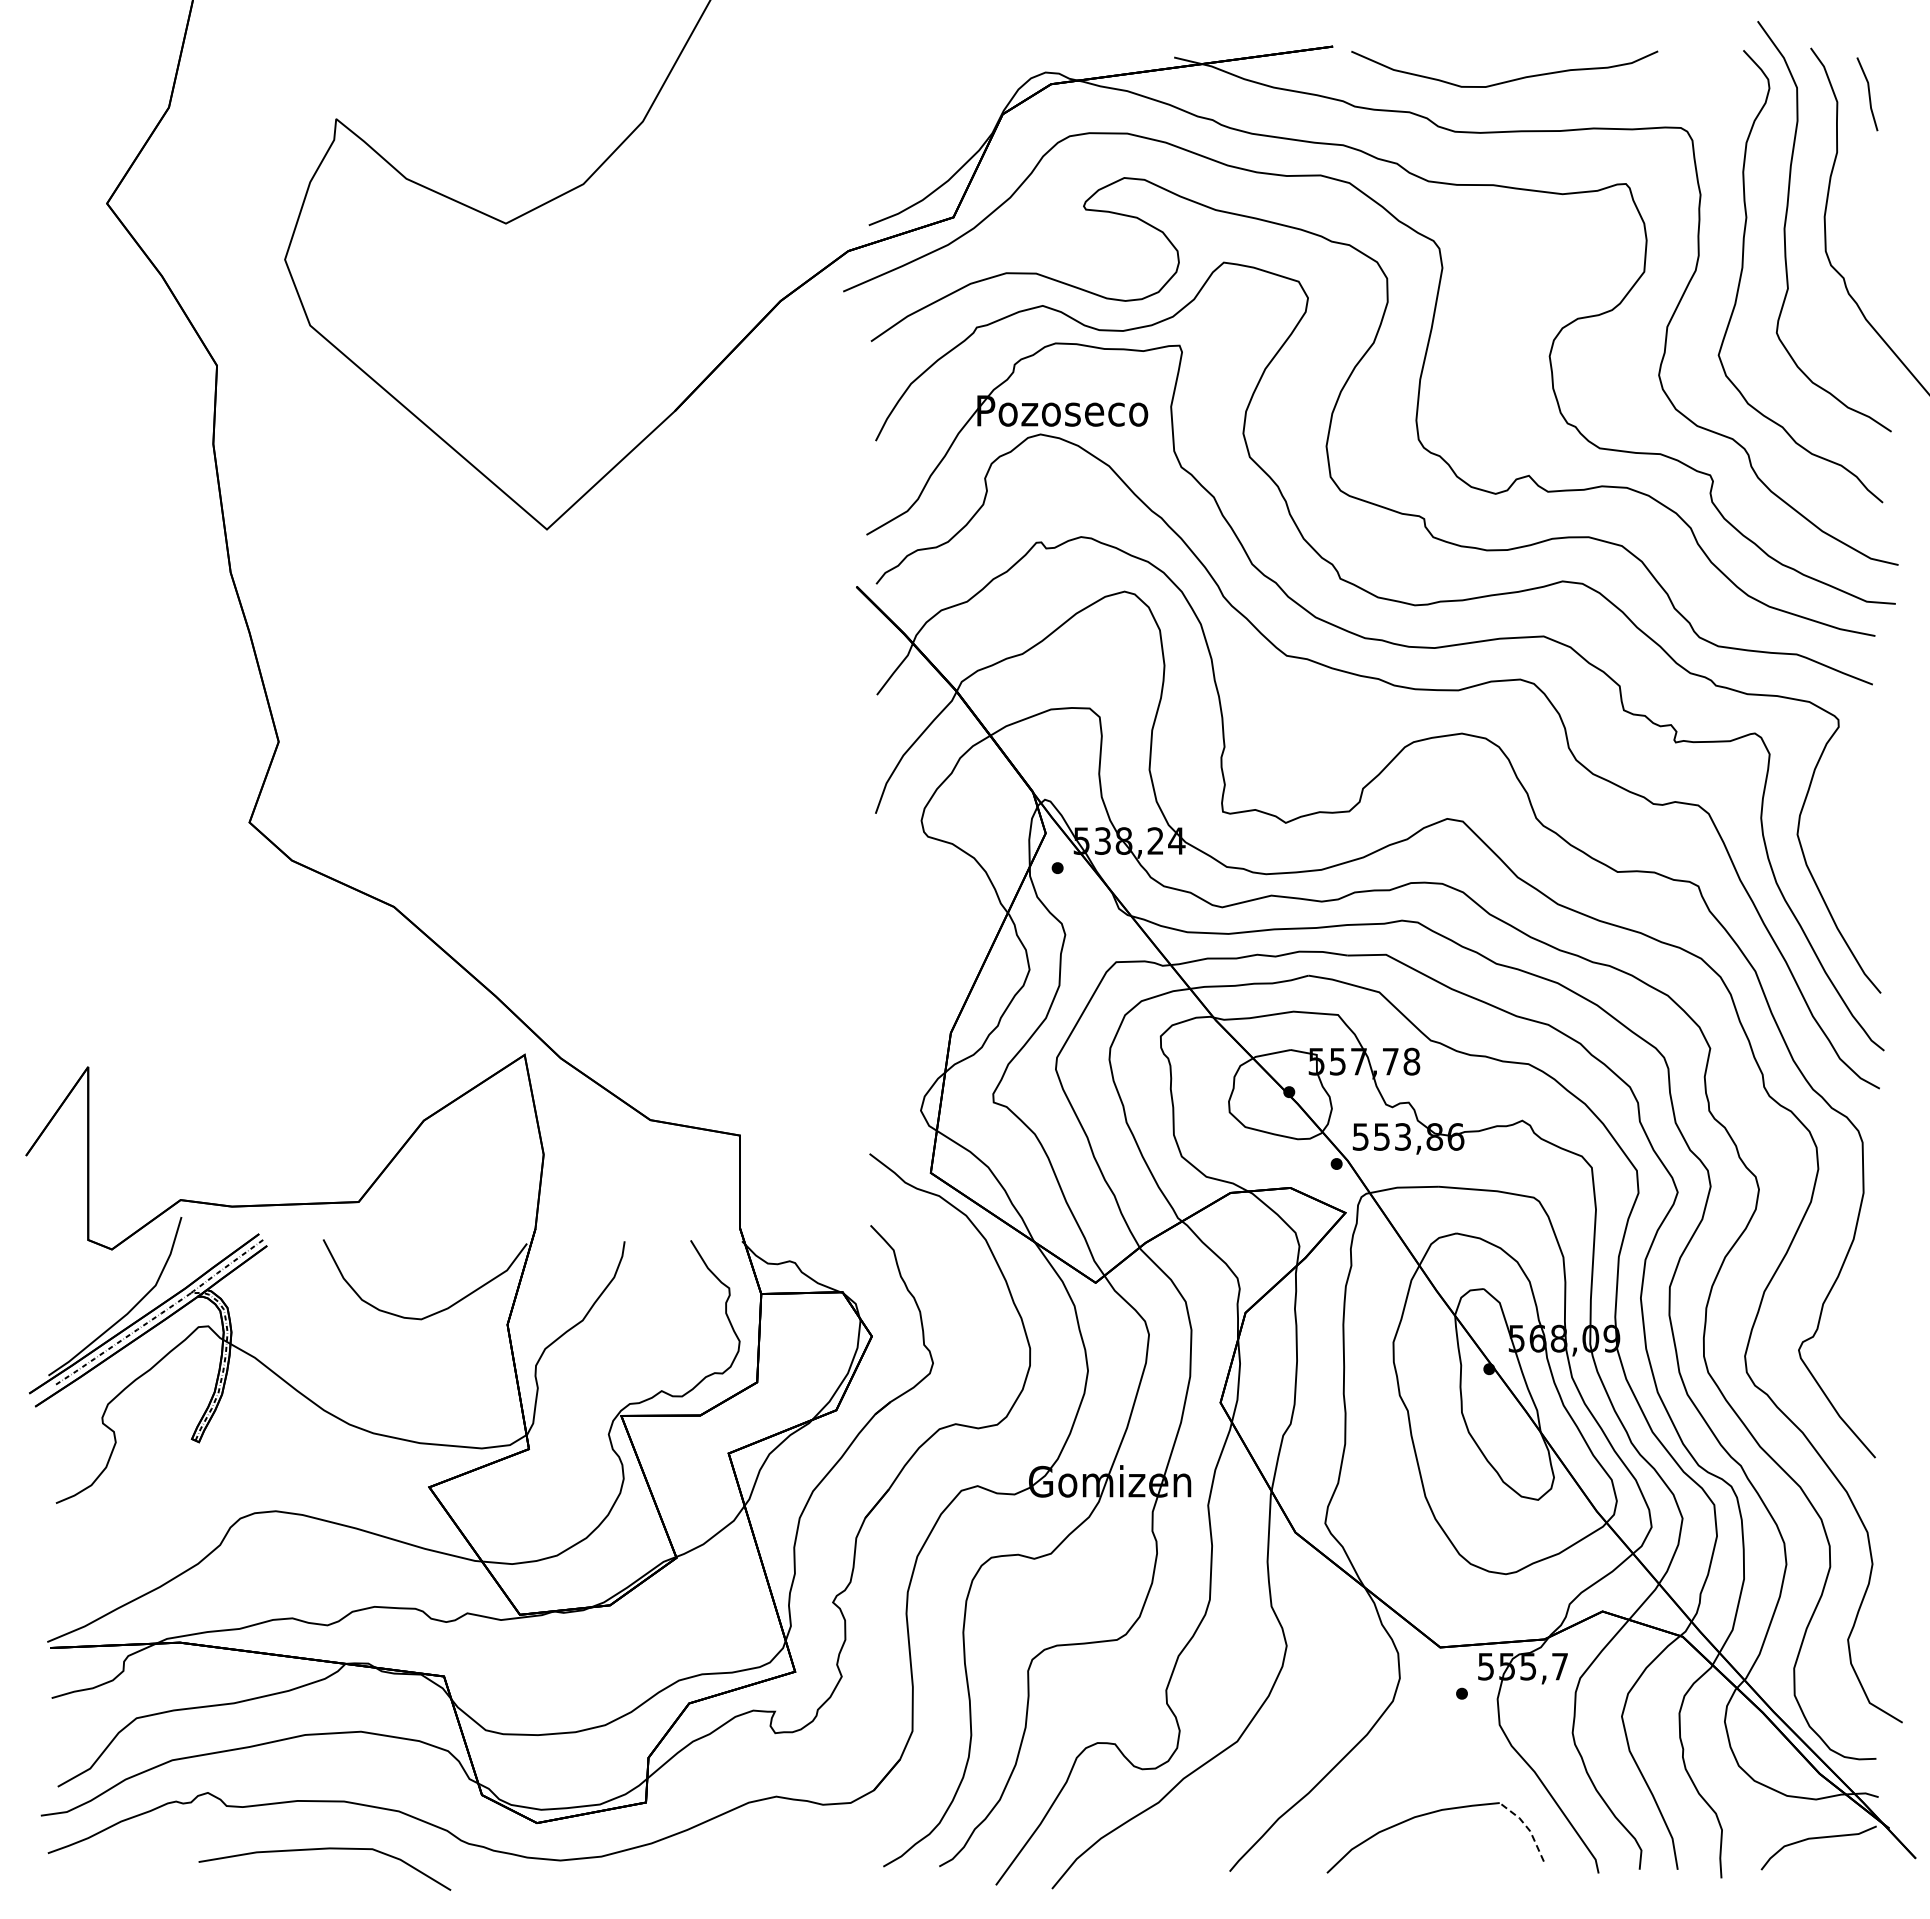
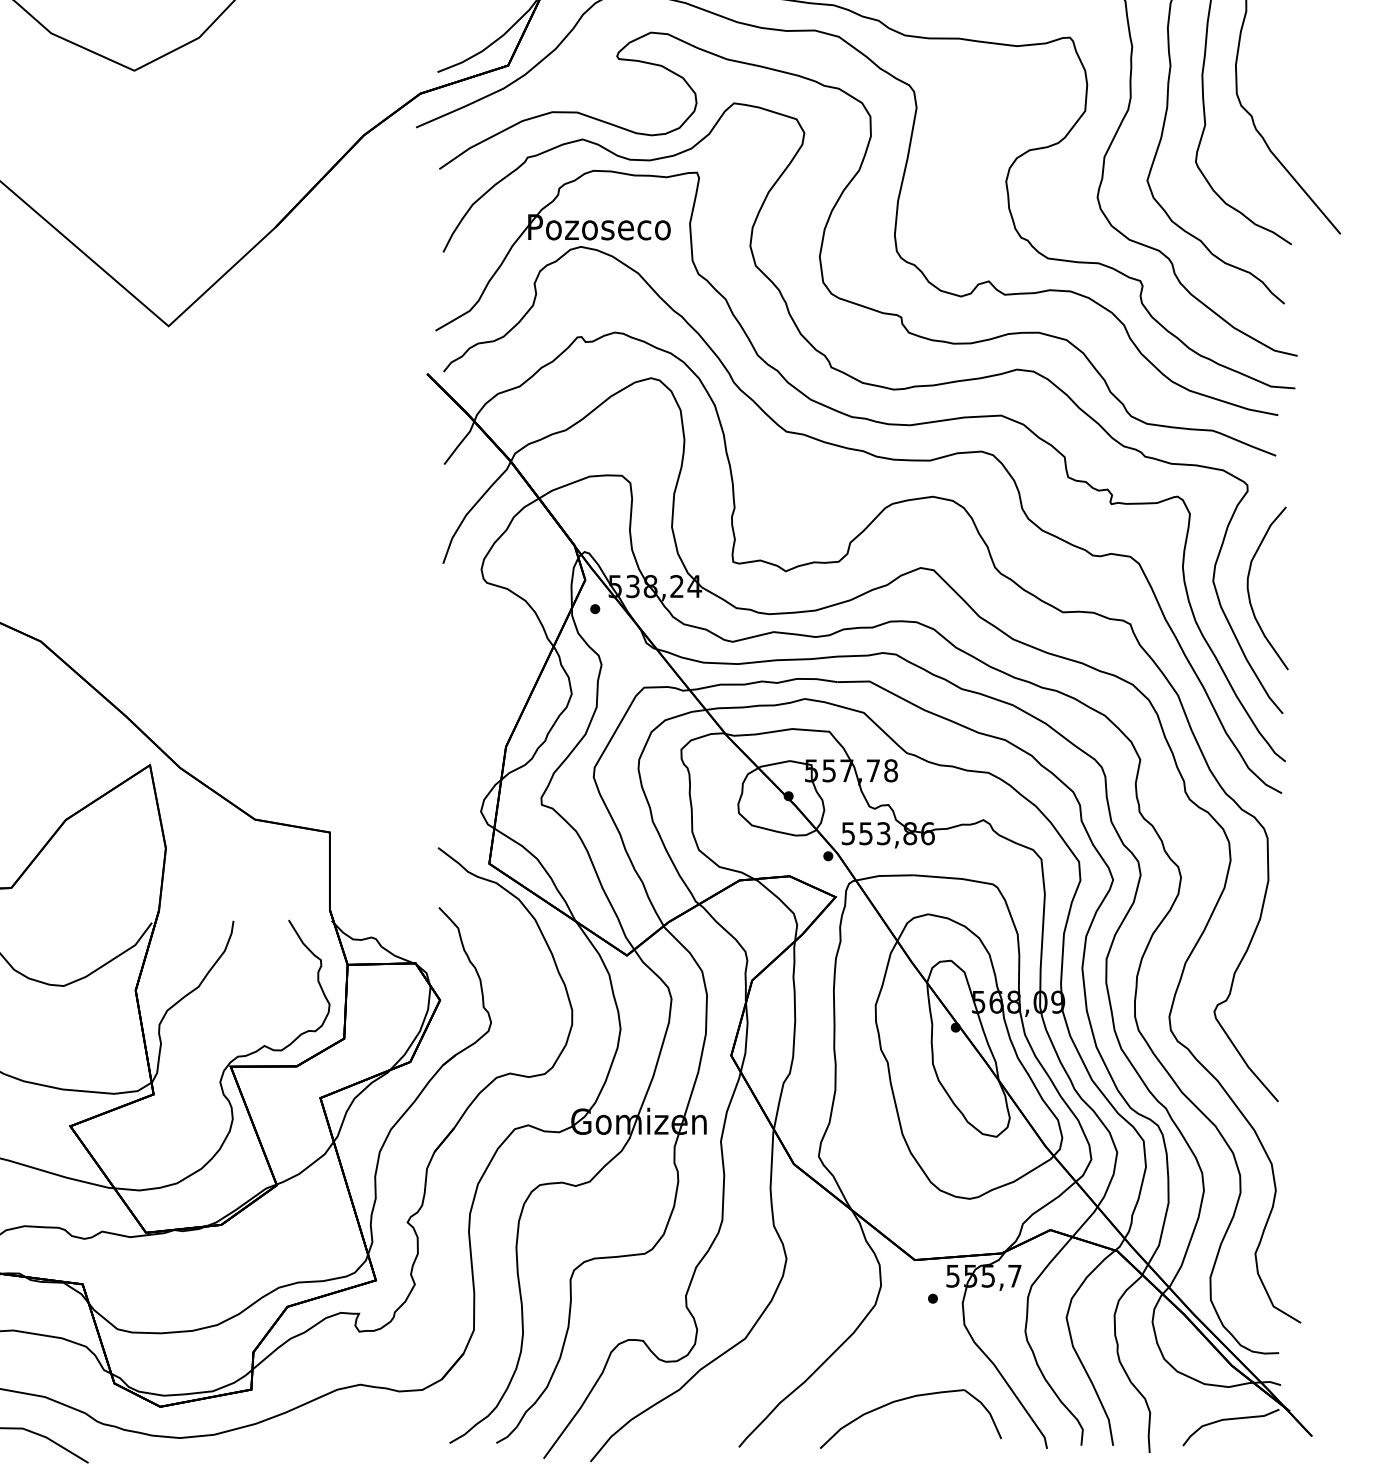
curve: (1840, 845) -> (1249, 590), added
line: (1527, 1827) -> (987, 1410), dashed -> solid

